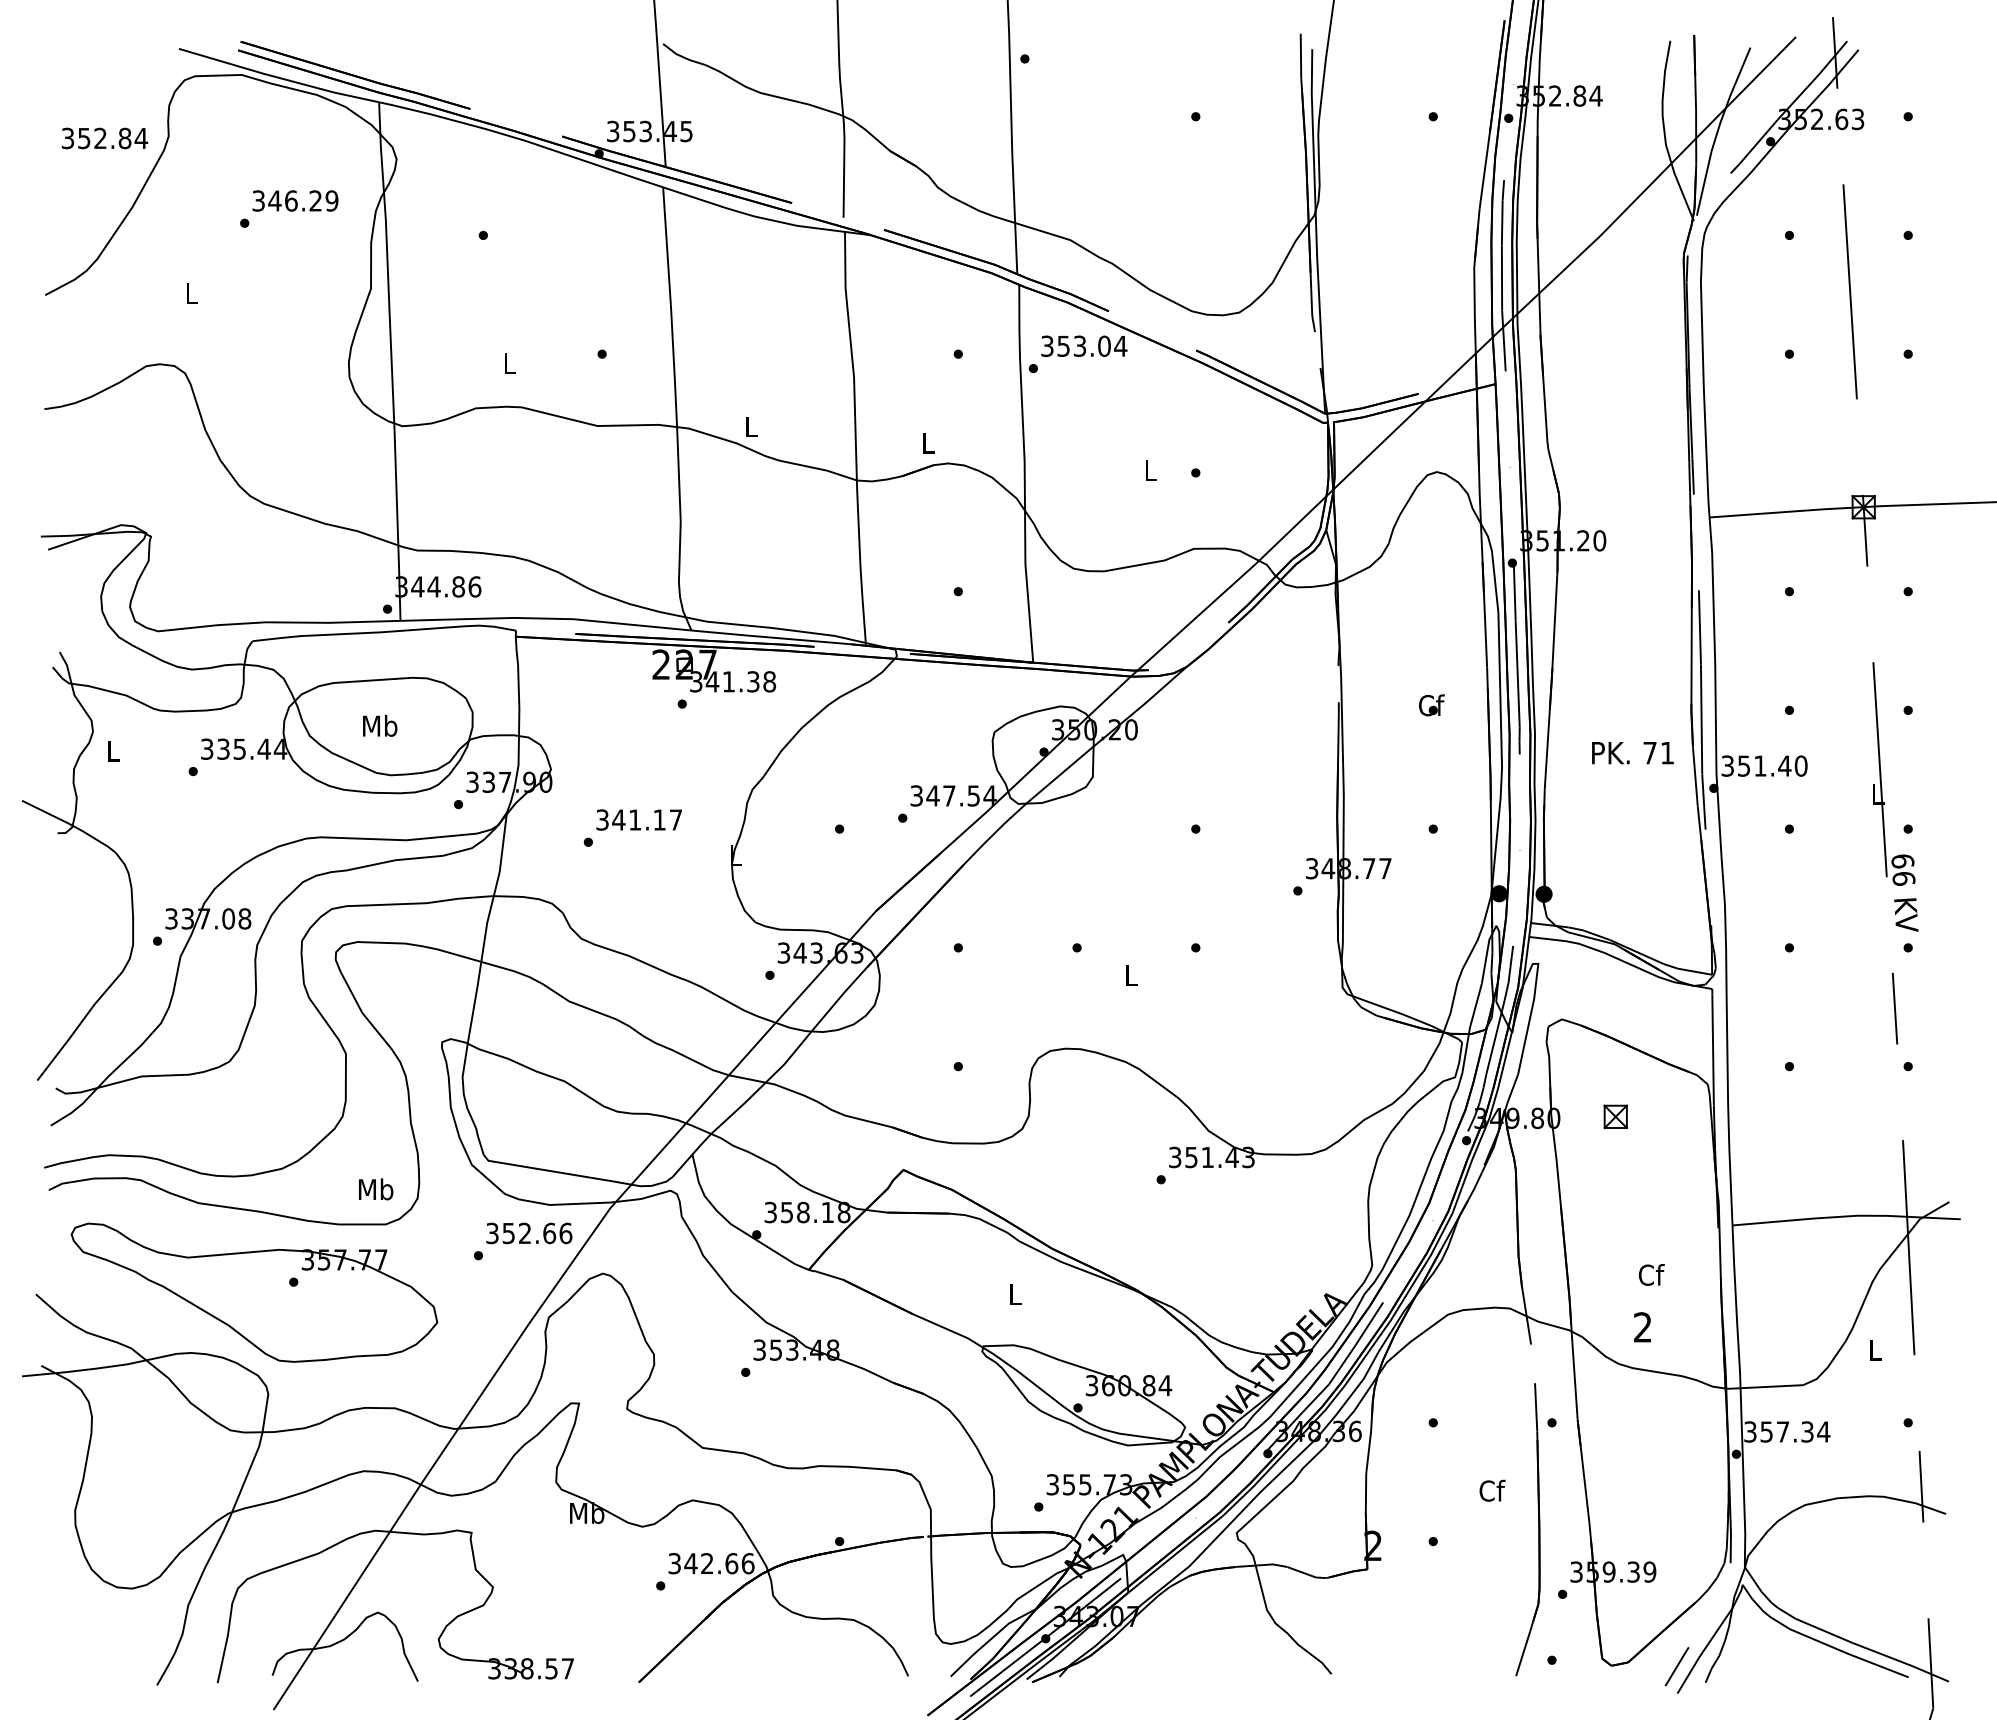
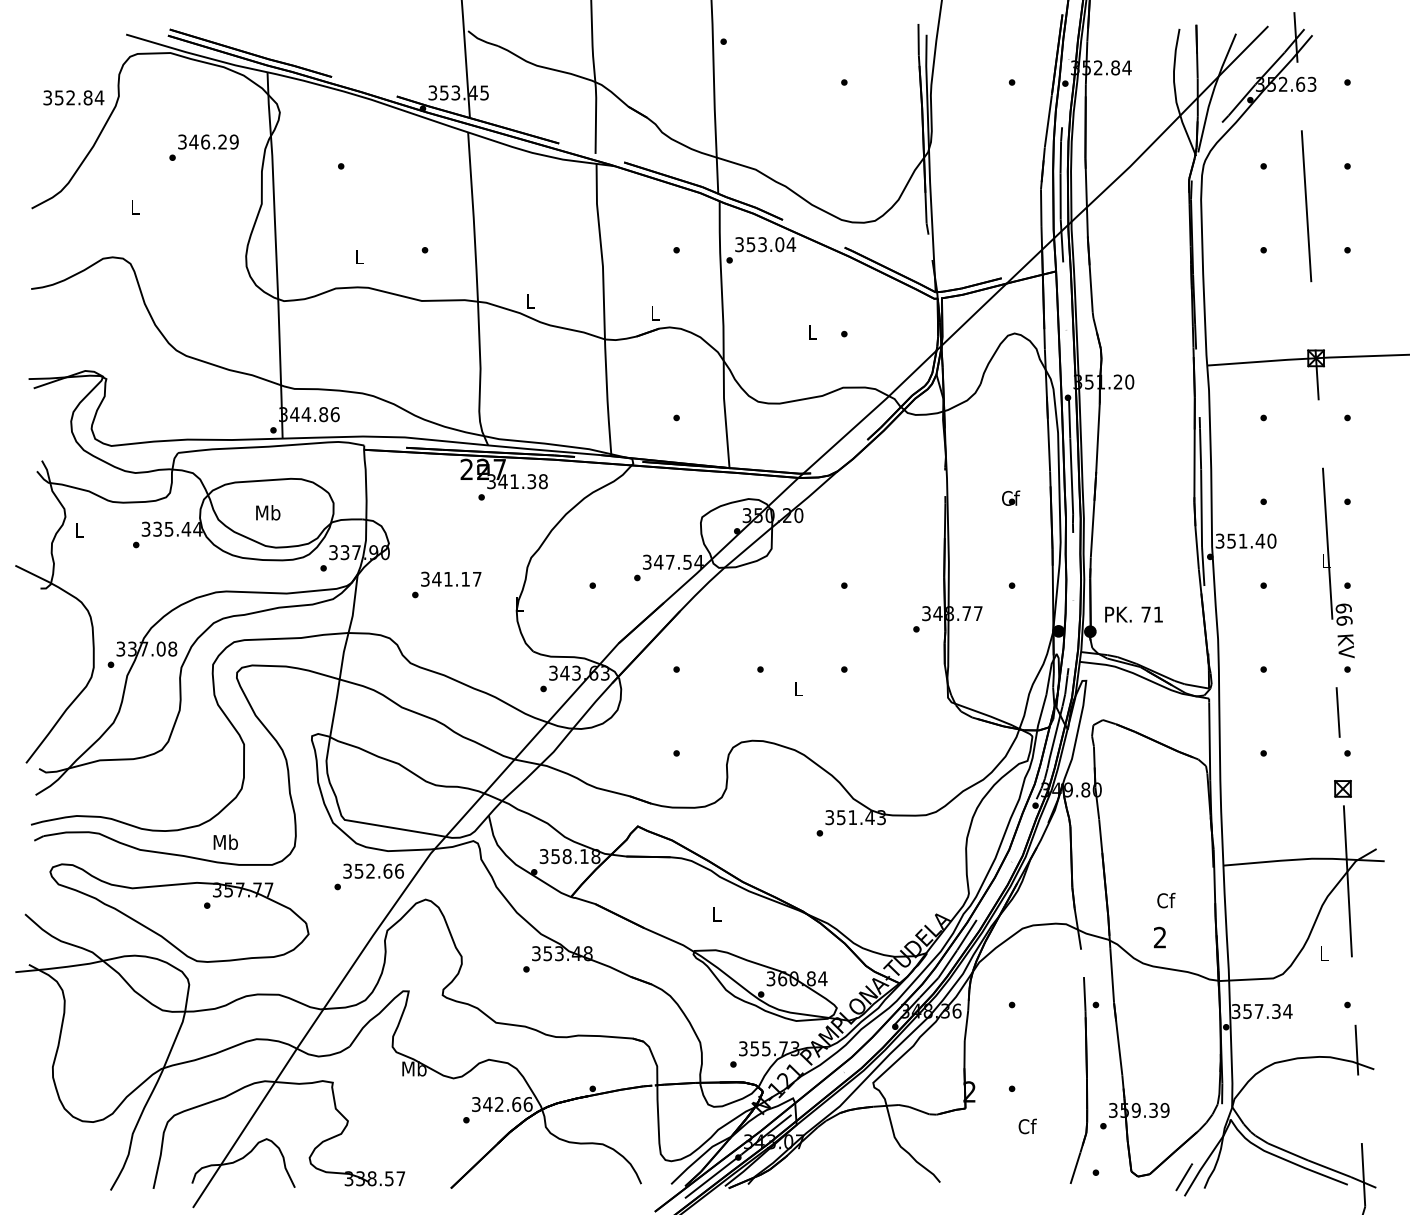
text: (1632, 753) -> (1133, 614), moved
part: (1615, 1116) -> (1342, 788), moved
text: (376, 1189) -> (226, 842), moved
text: (1492, 1490) -> (1027, 1126), moved

